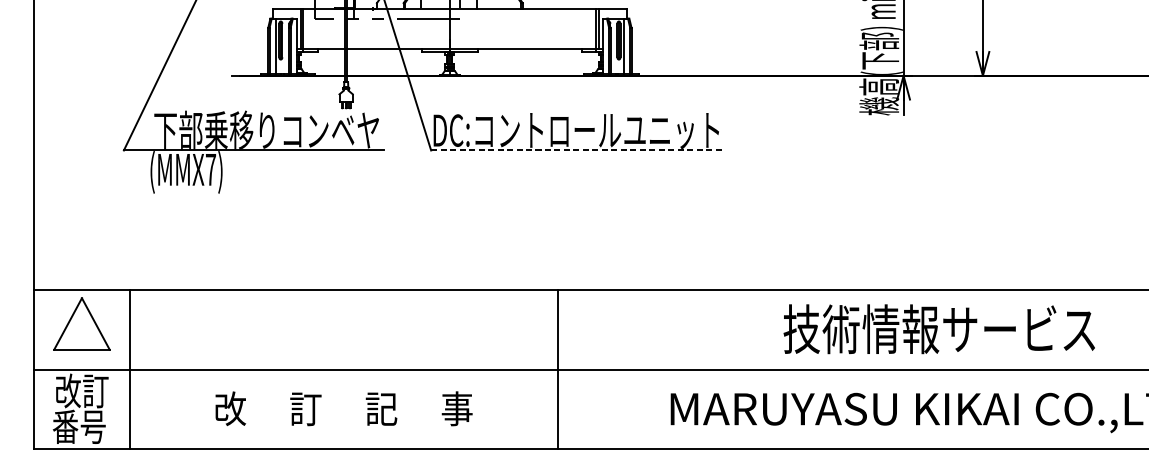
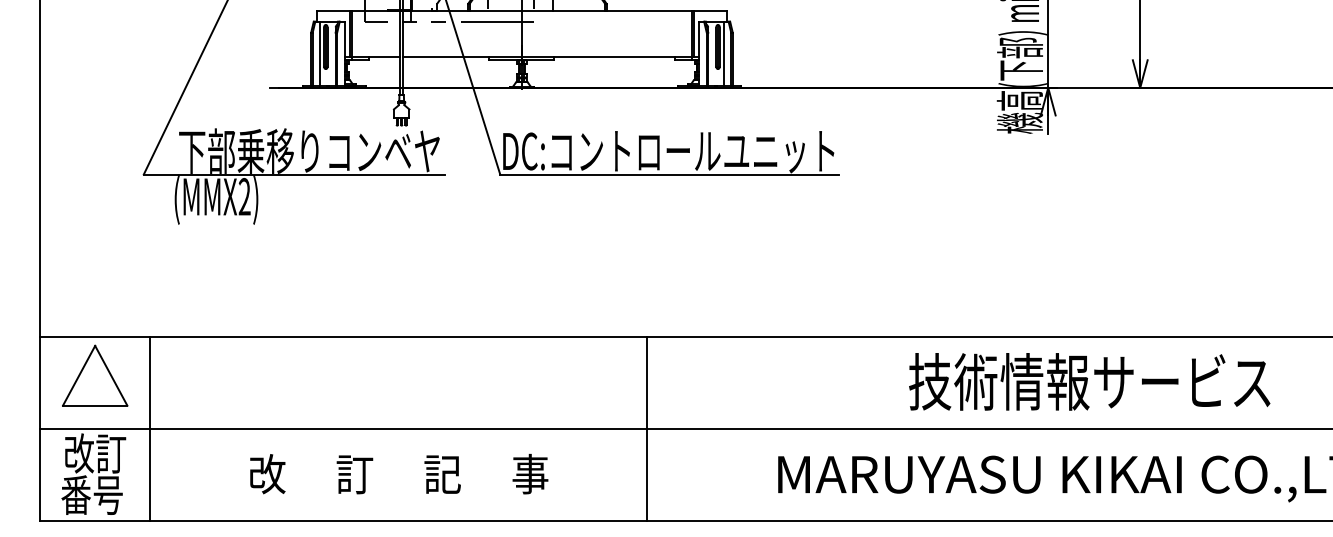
line: (577, 150) -> (670, 174), dashed -> solid
text: (210, 169) -> (244, 196), (MMX7) -> (MMX2)

